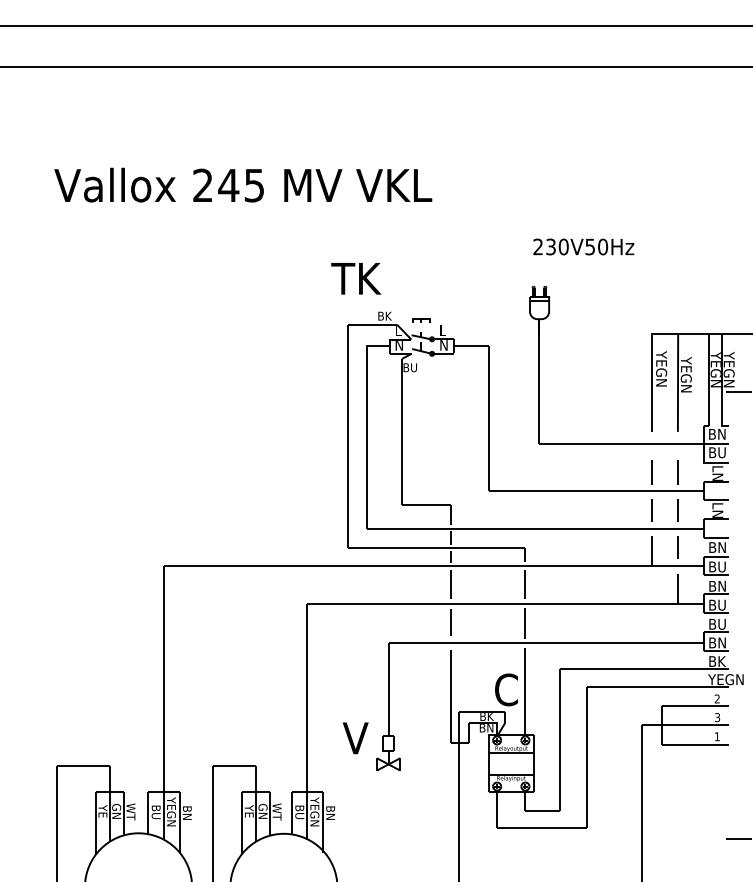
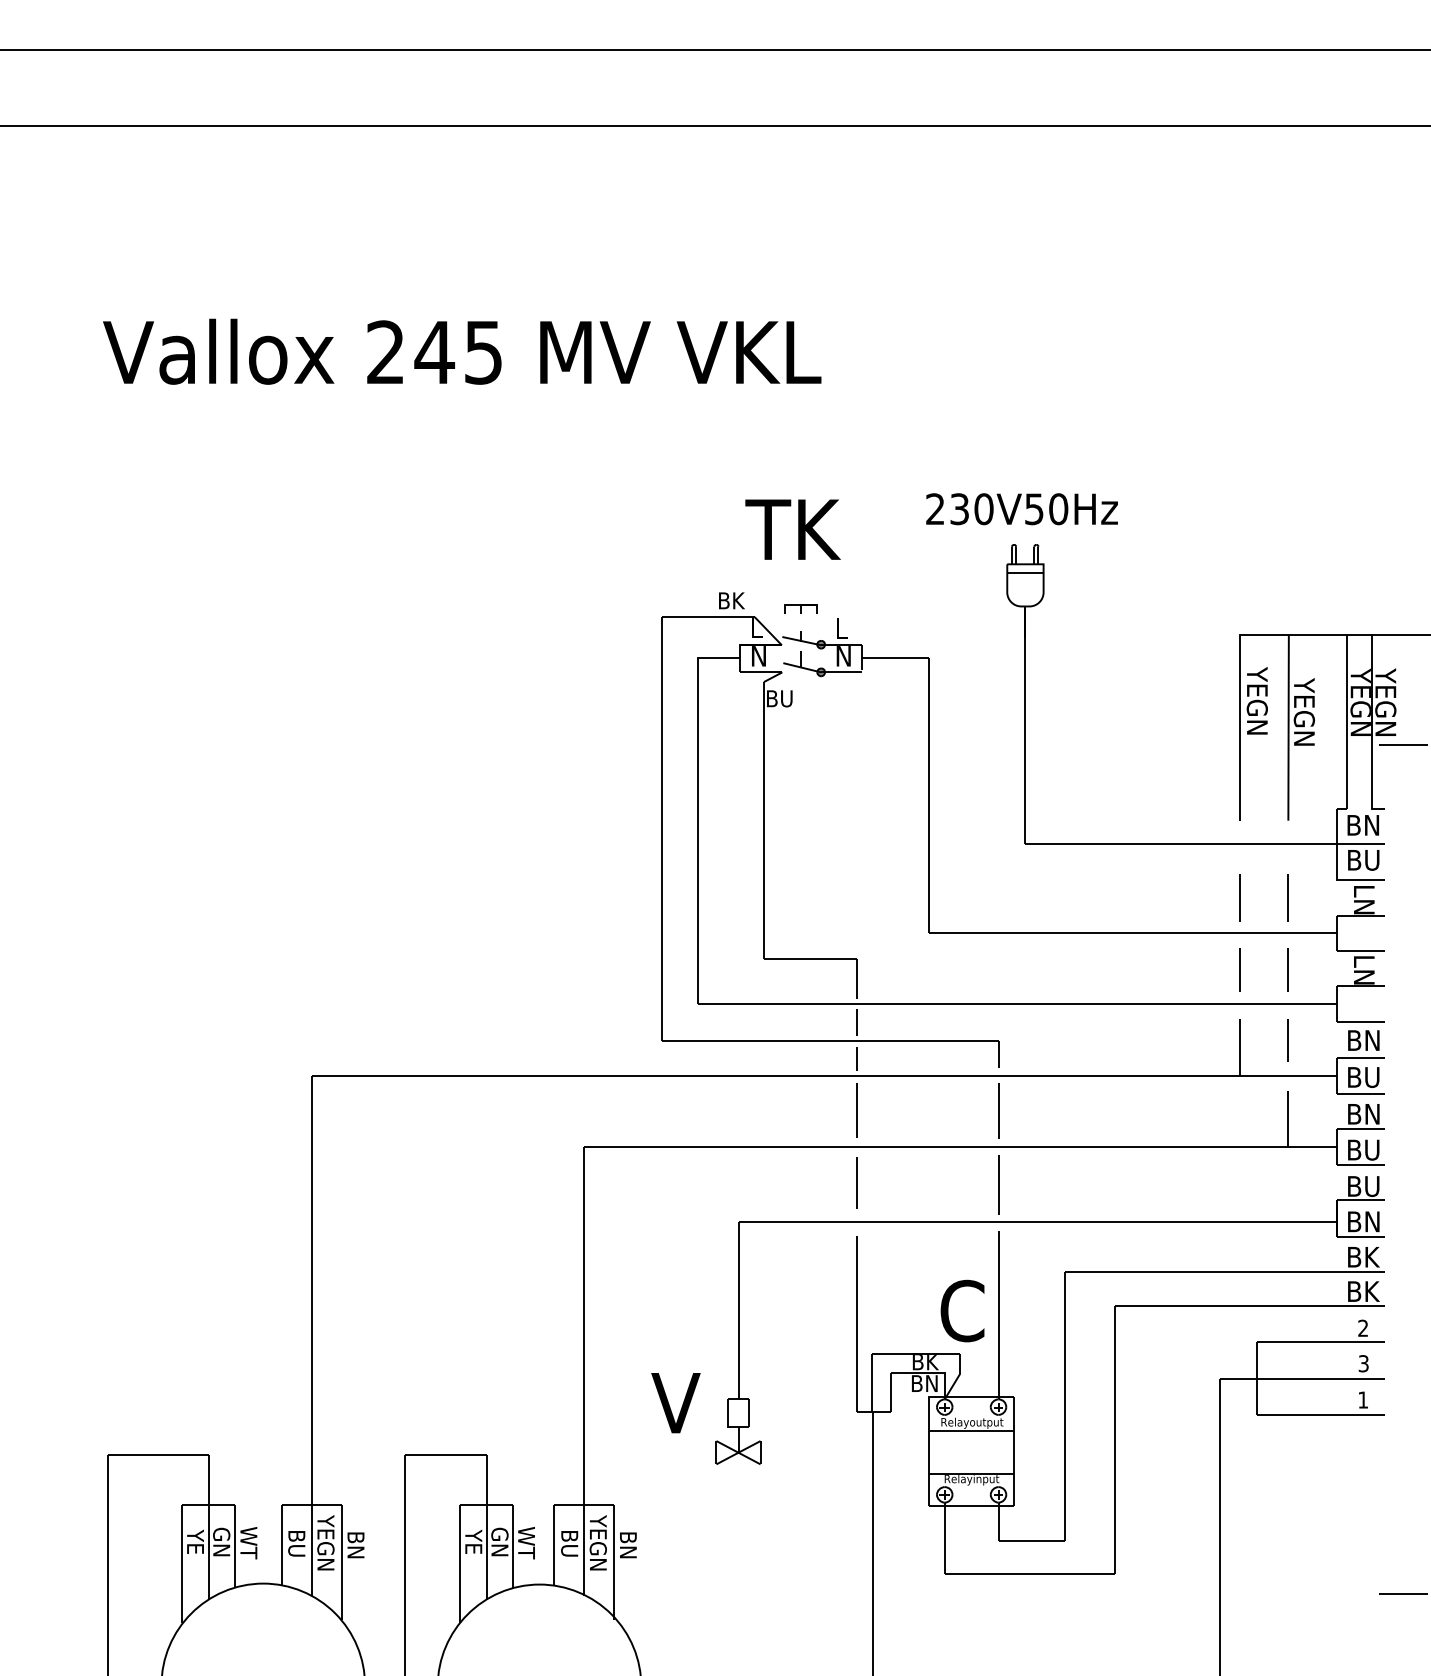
text: (583, 246) -> (1021, 508), moved
text: (356, 278) -> (793, 529), moved
text: (725, 679) -> (1378, 1291), YEGN -> BK

